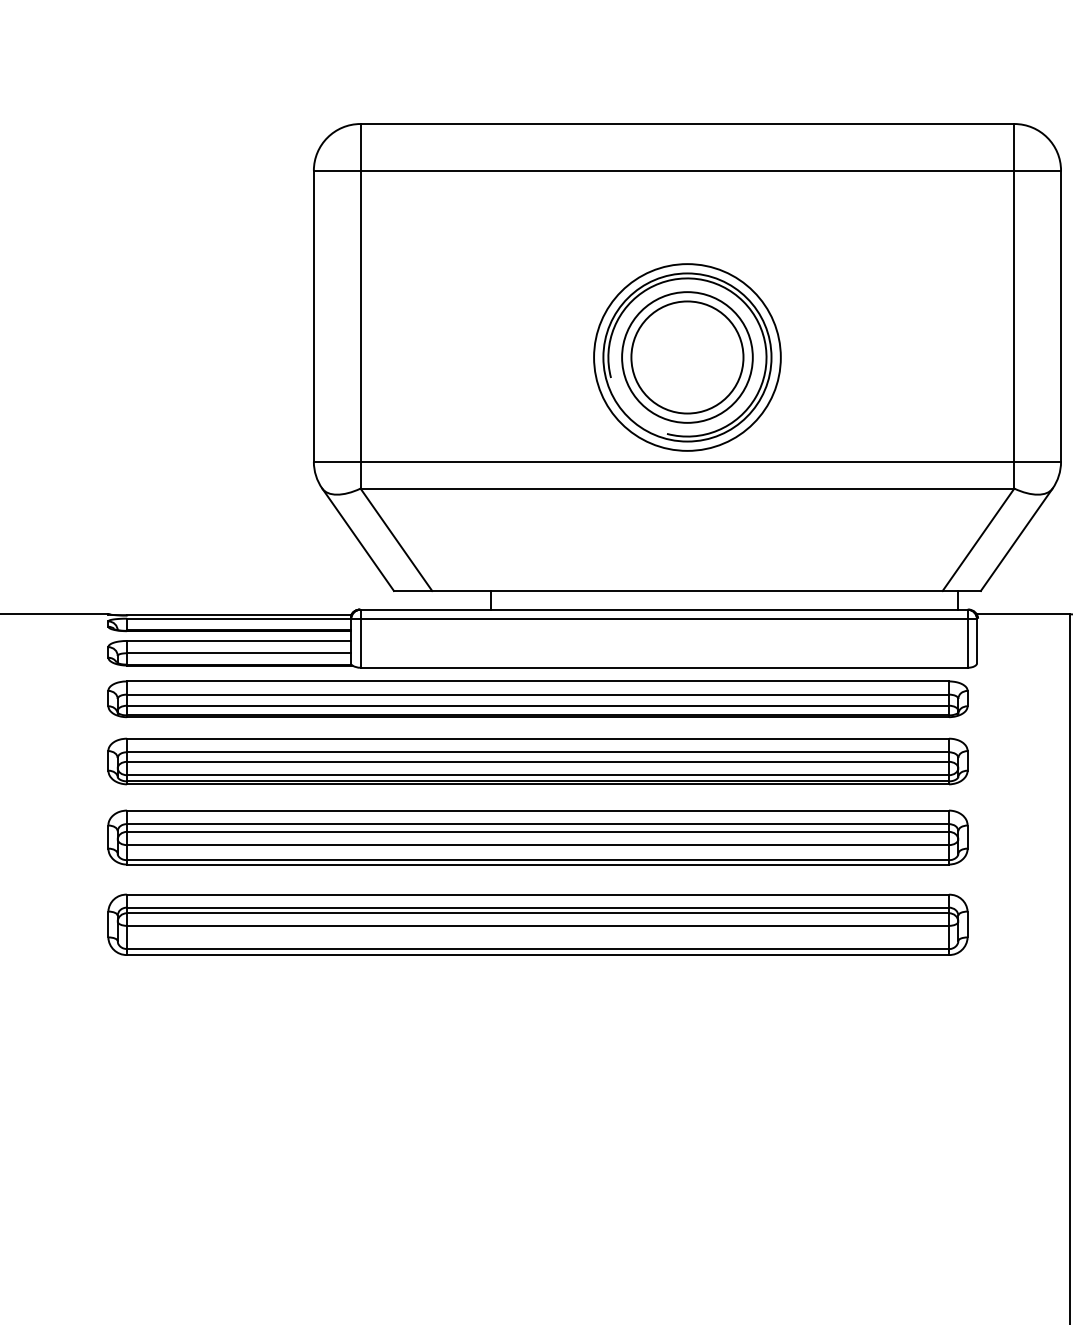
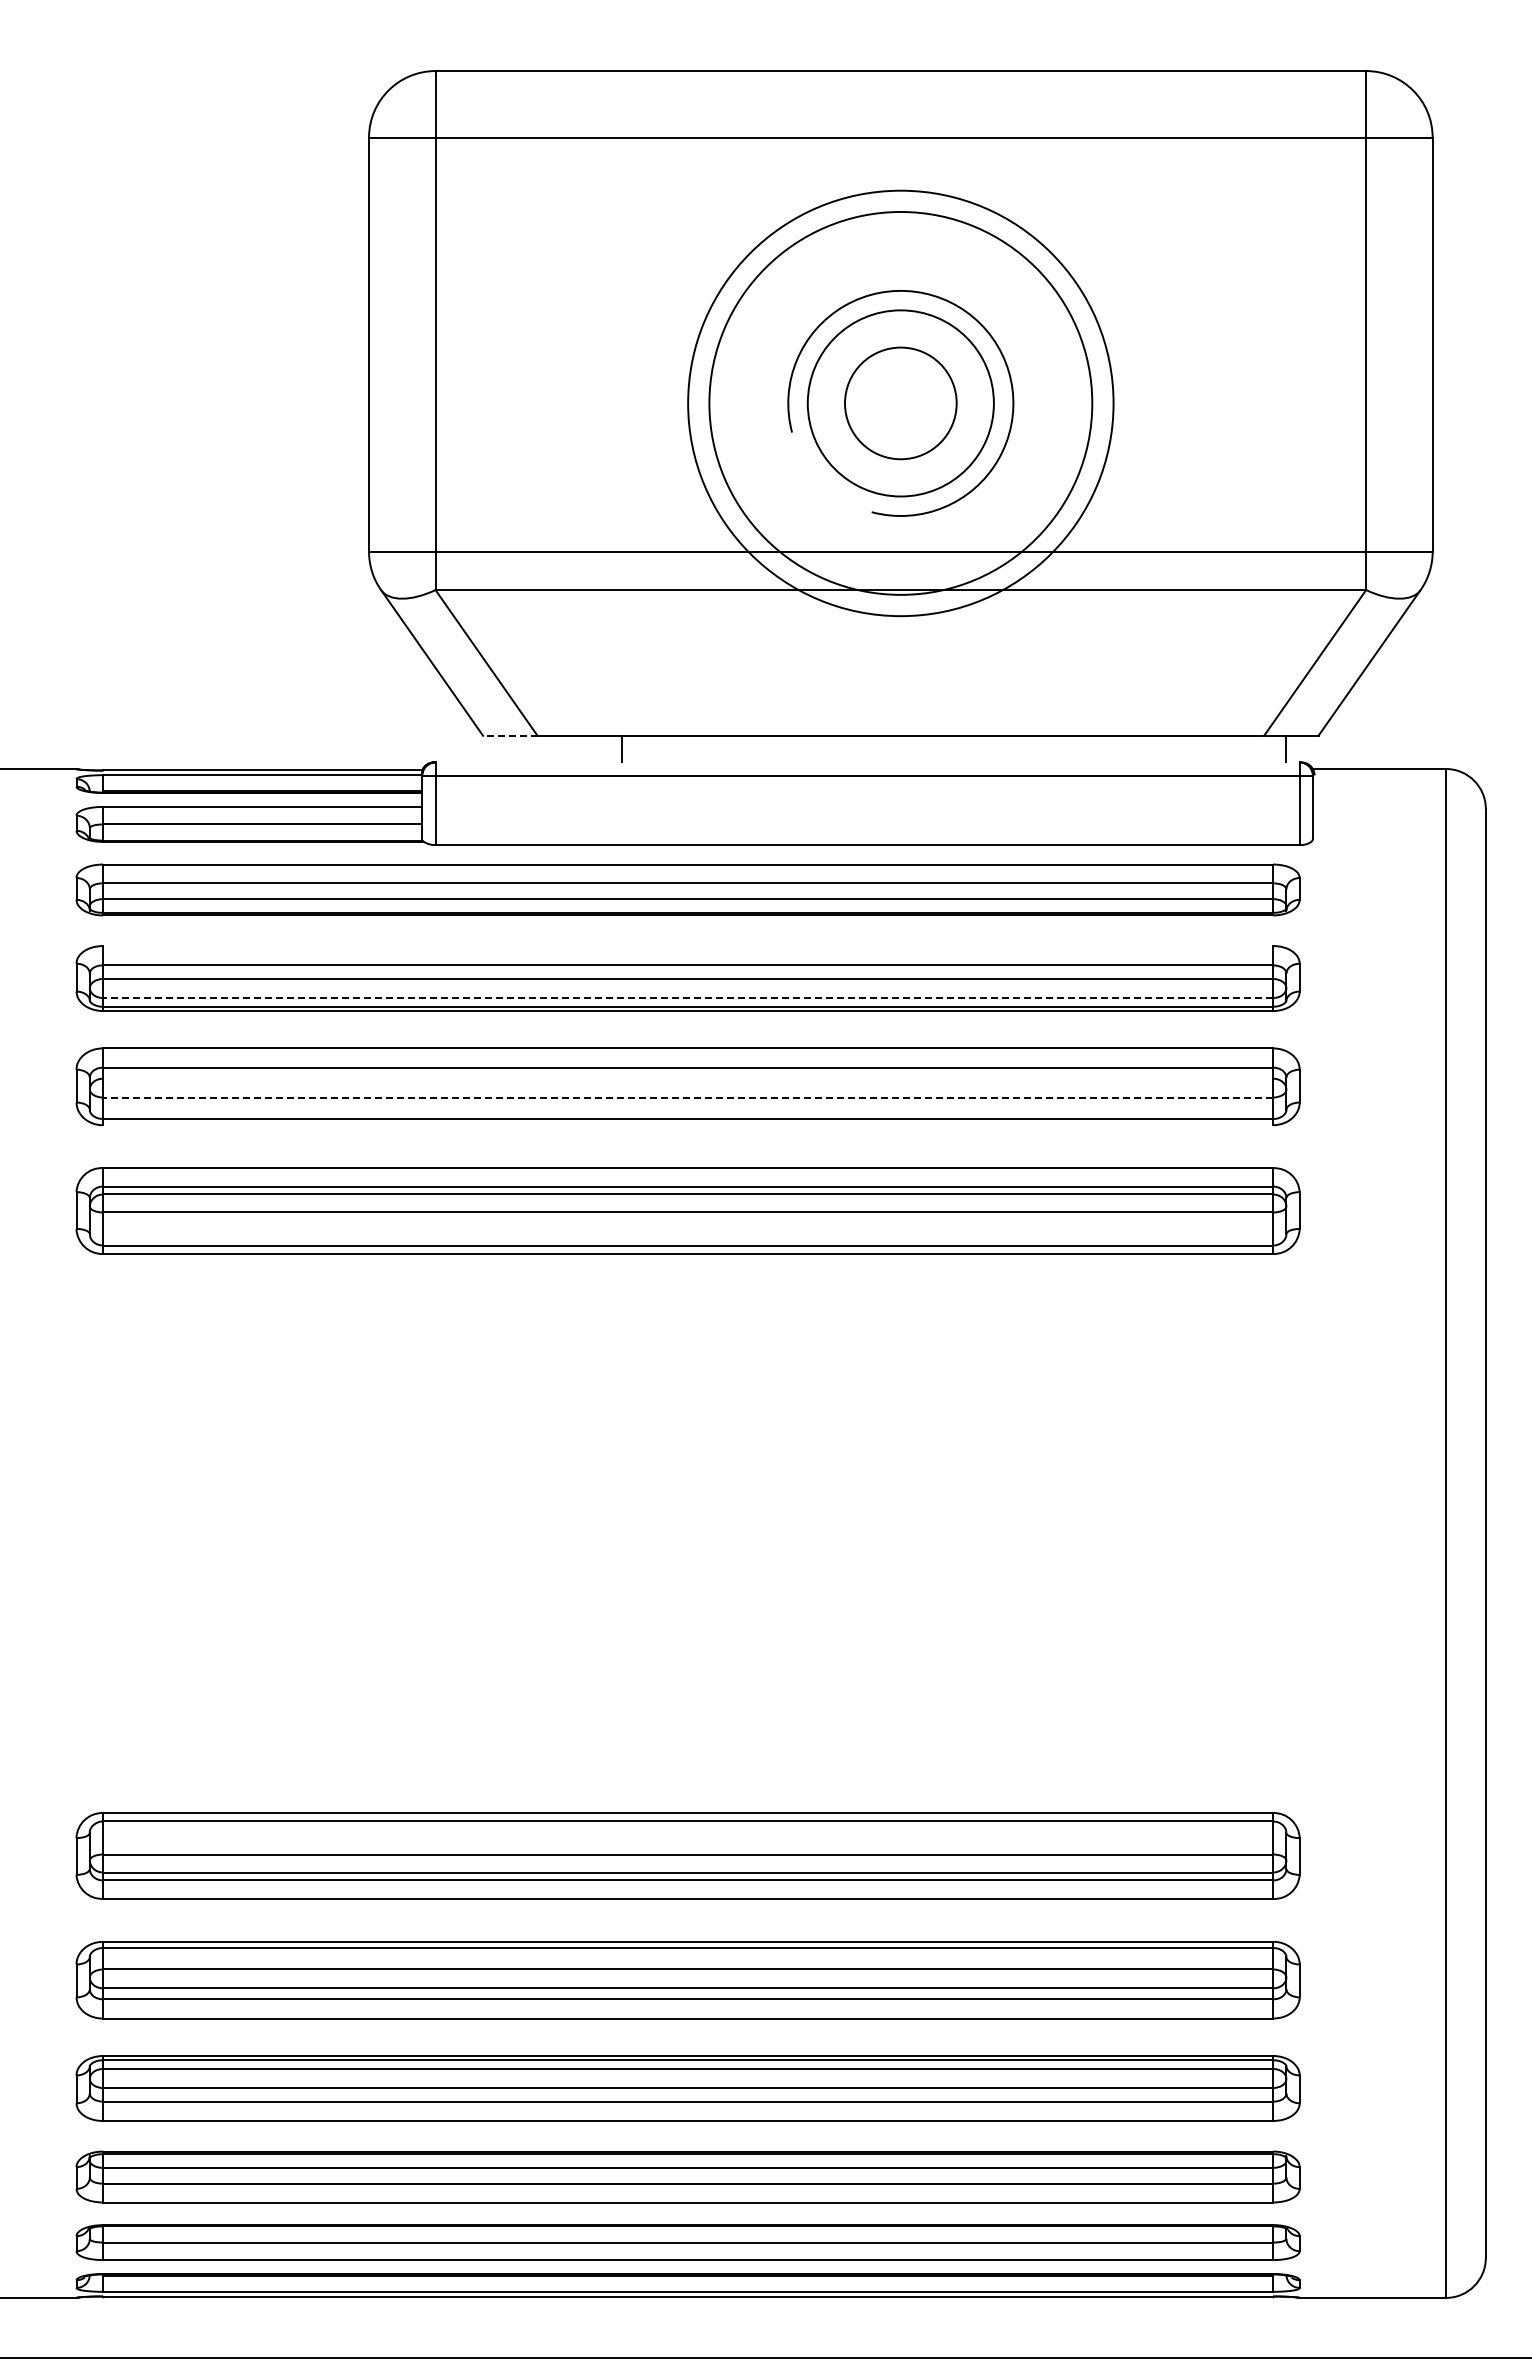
circle: (687, 357) -> (900, 403), size x0.7
circle: (687, 357) -> (900, 403), size x1.6
circle: (687, 357) -> (900, 403), size x1.6
line: (412, 590) -> (509, 735), solid -> dashed
line: (664, 609) -> (867, 762), removed
line: (538, 739) -> (688, 946), removed
line: (538, 775) -> (688, 998), solid -> dashed
line: (538, 831) -> (688, 1078), removed
line: (538, 845) -> (688, 1097), solid -> dashed
line: (538, 864) -> (688, 1125), removed

